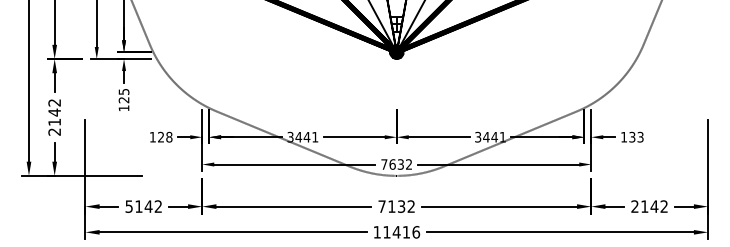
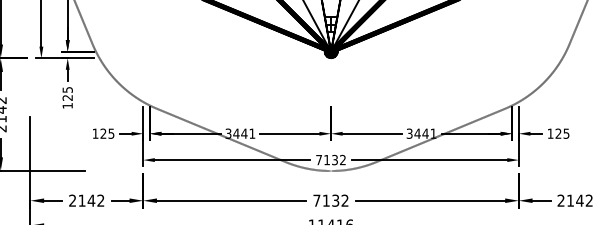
text: (169, 136) -> (111, 133), 128 -> 125
text: (636, 136) -> (562, 133), 133 -> 125
text: (392, 164) -> (326, 160), 7632 -> 7132
text: (128, 206) -> (72, 200), 5142 -> 2142

